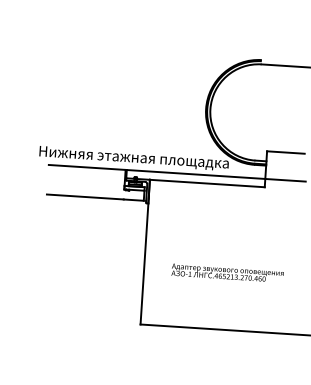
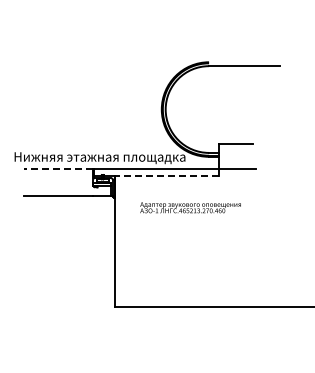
line: (87, 167) -> (58, 168), solid -> dashed
line: (207, 183) -> (167, 176), solid -> dashed
text: (227, 272) -> (190, 207), moved

